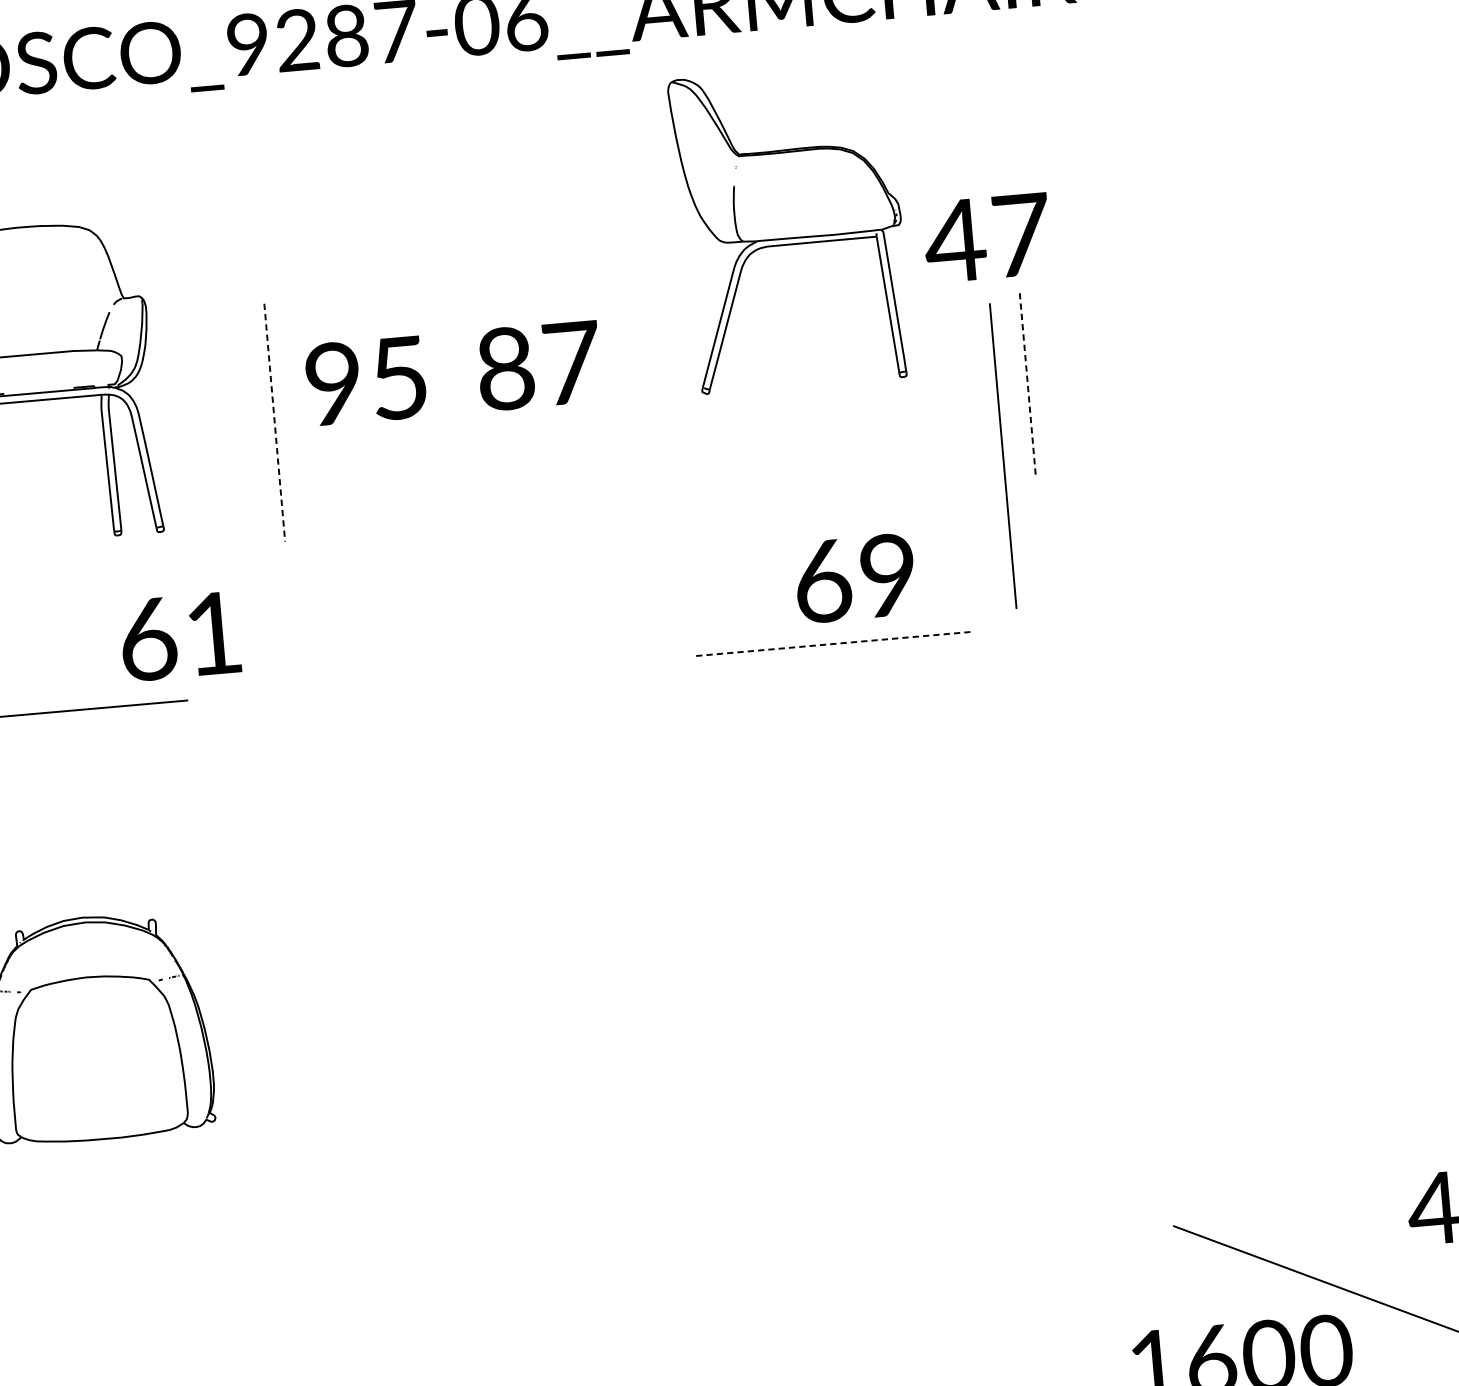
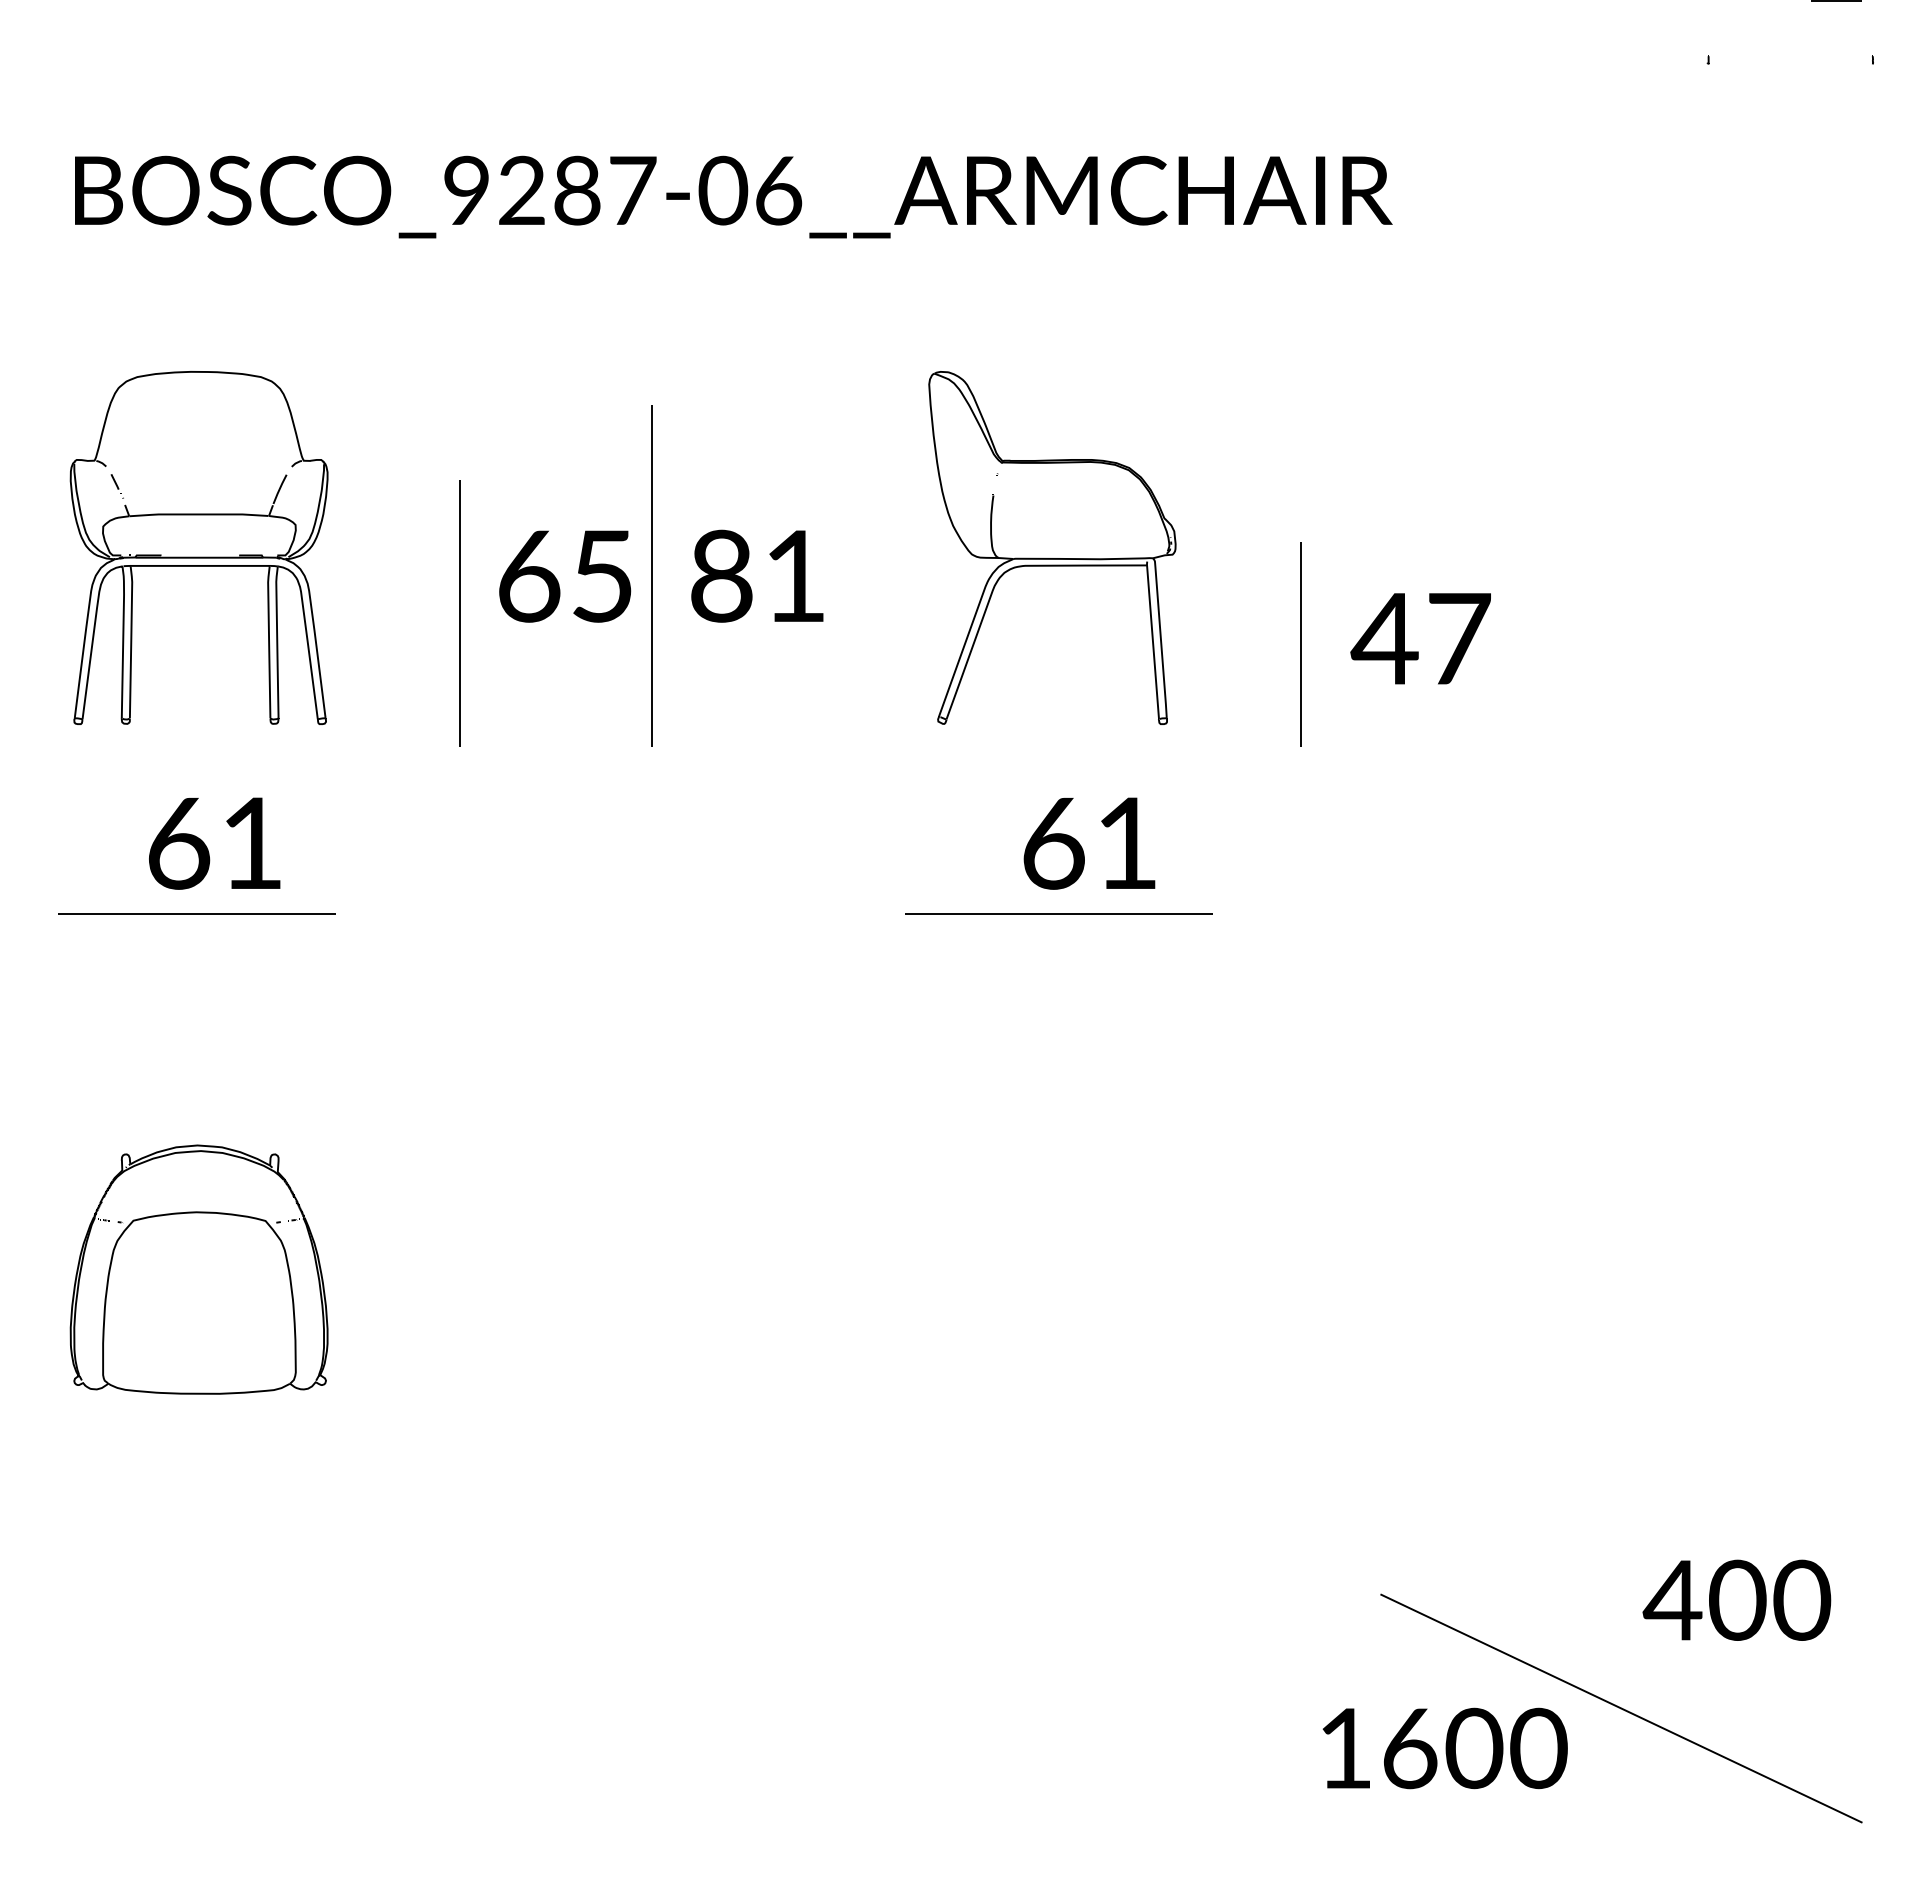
part: (790, 228) -> (1052, 547), moved
text: (986, 237) -> (1420, 638), moved
text: (572, 362) -> (796, 575), 87 -> 81
text: (334, 383) -> (529, 575), 95 -> 65
line: (1027, 385) -> (1300, 645), dashed -> solid
line: (274, 423) -> (459, 614), dashed -> solid
line: (1002, 455) -> (651, 575), moved
text: (887, 574) -> (1126, 842), 69 -> 61
text: (180, 636) -> (214, 843), moved
line: (833, 644) -> (1059, 914), dashed -> solid

